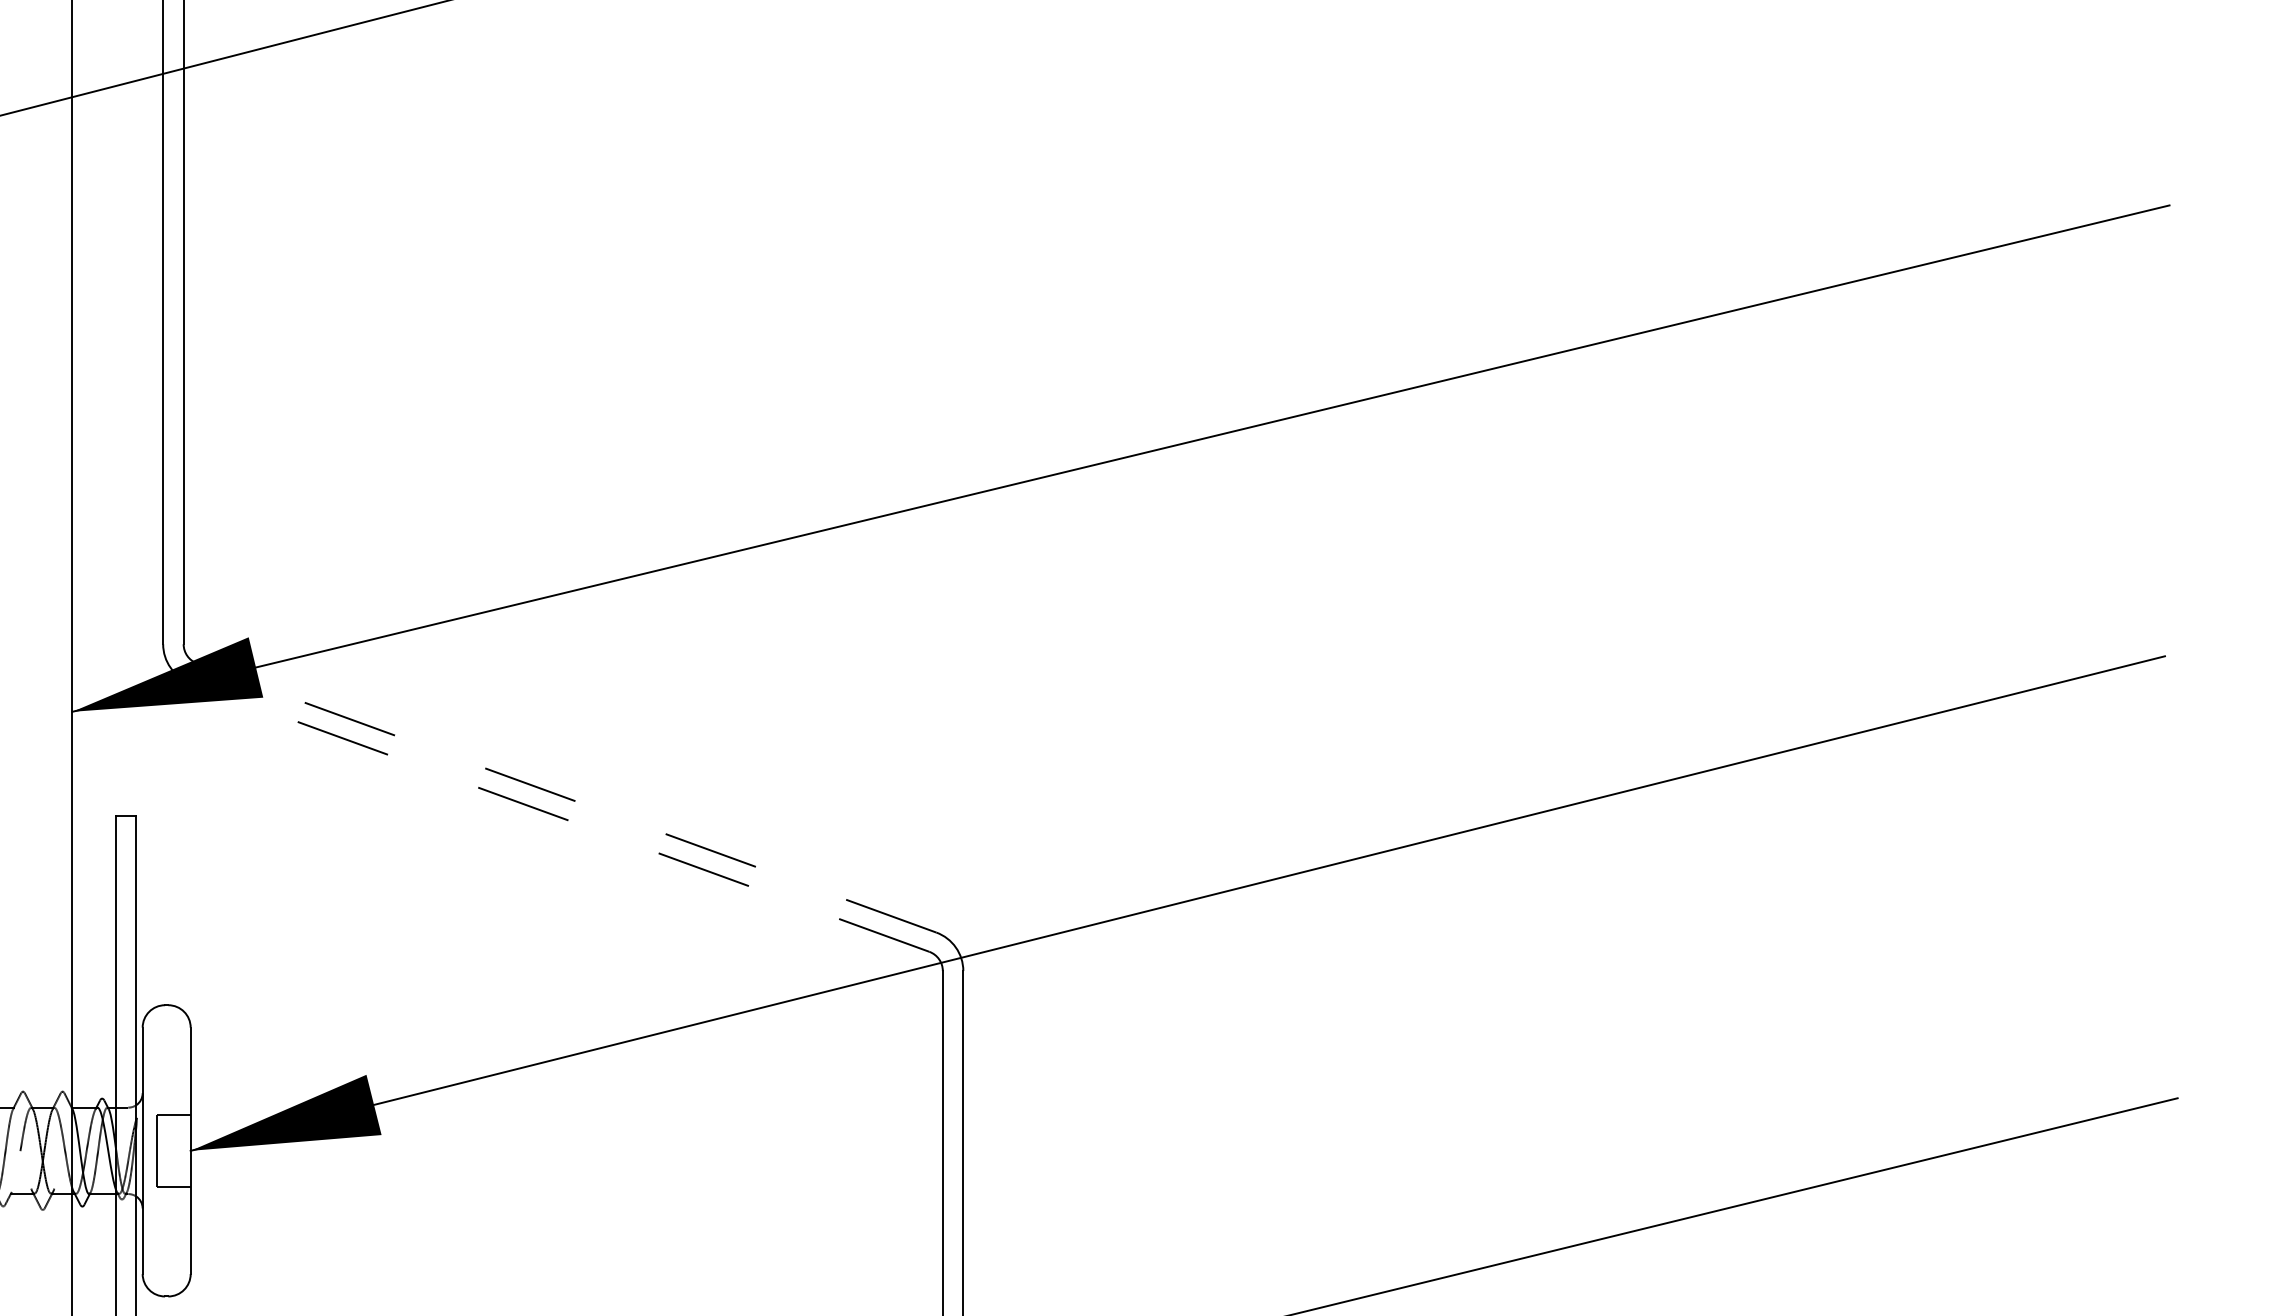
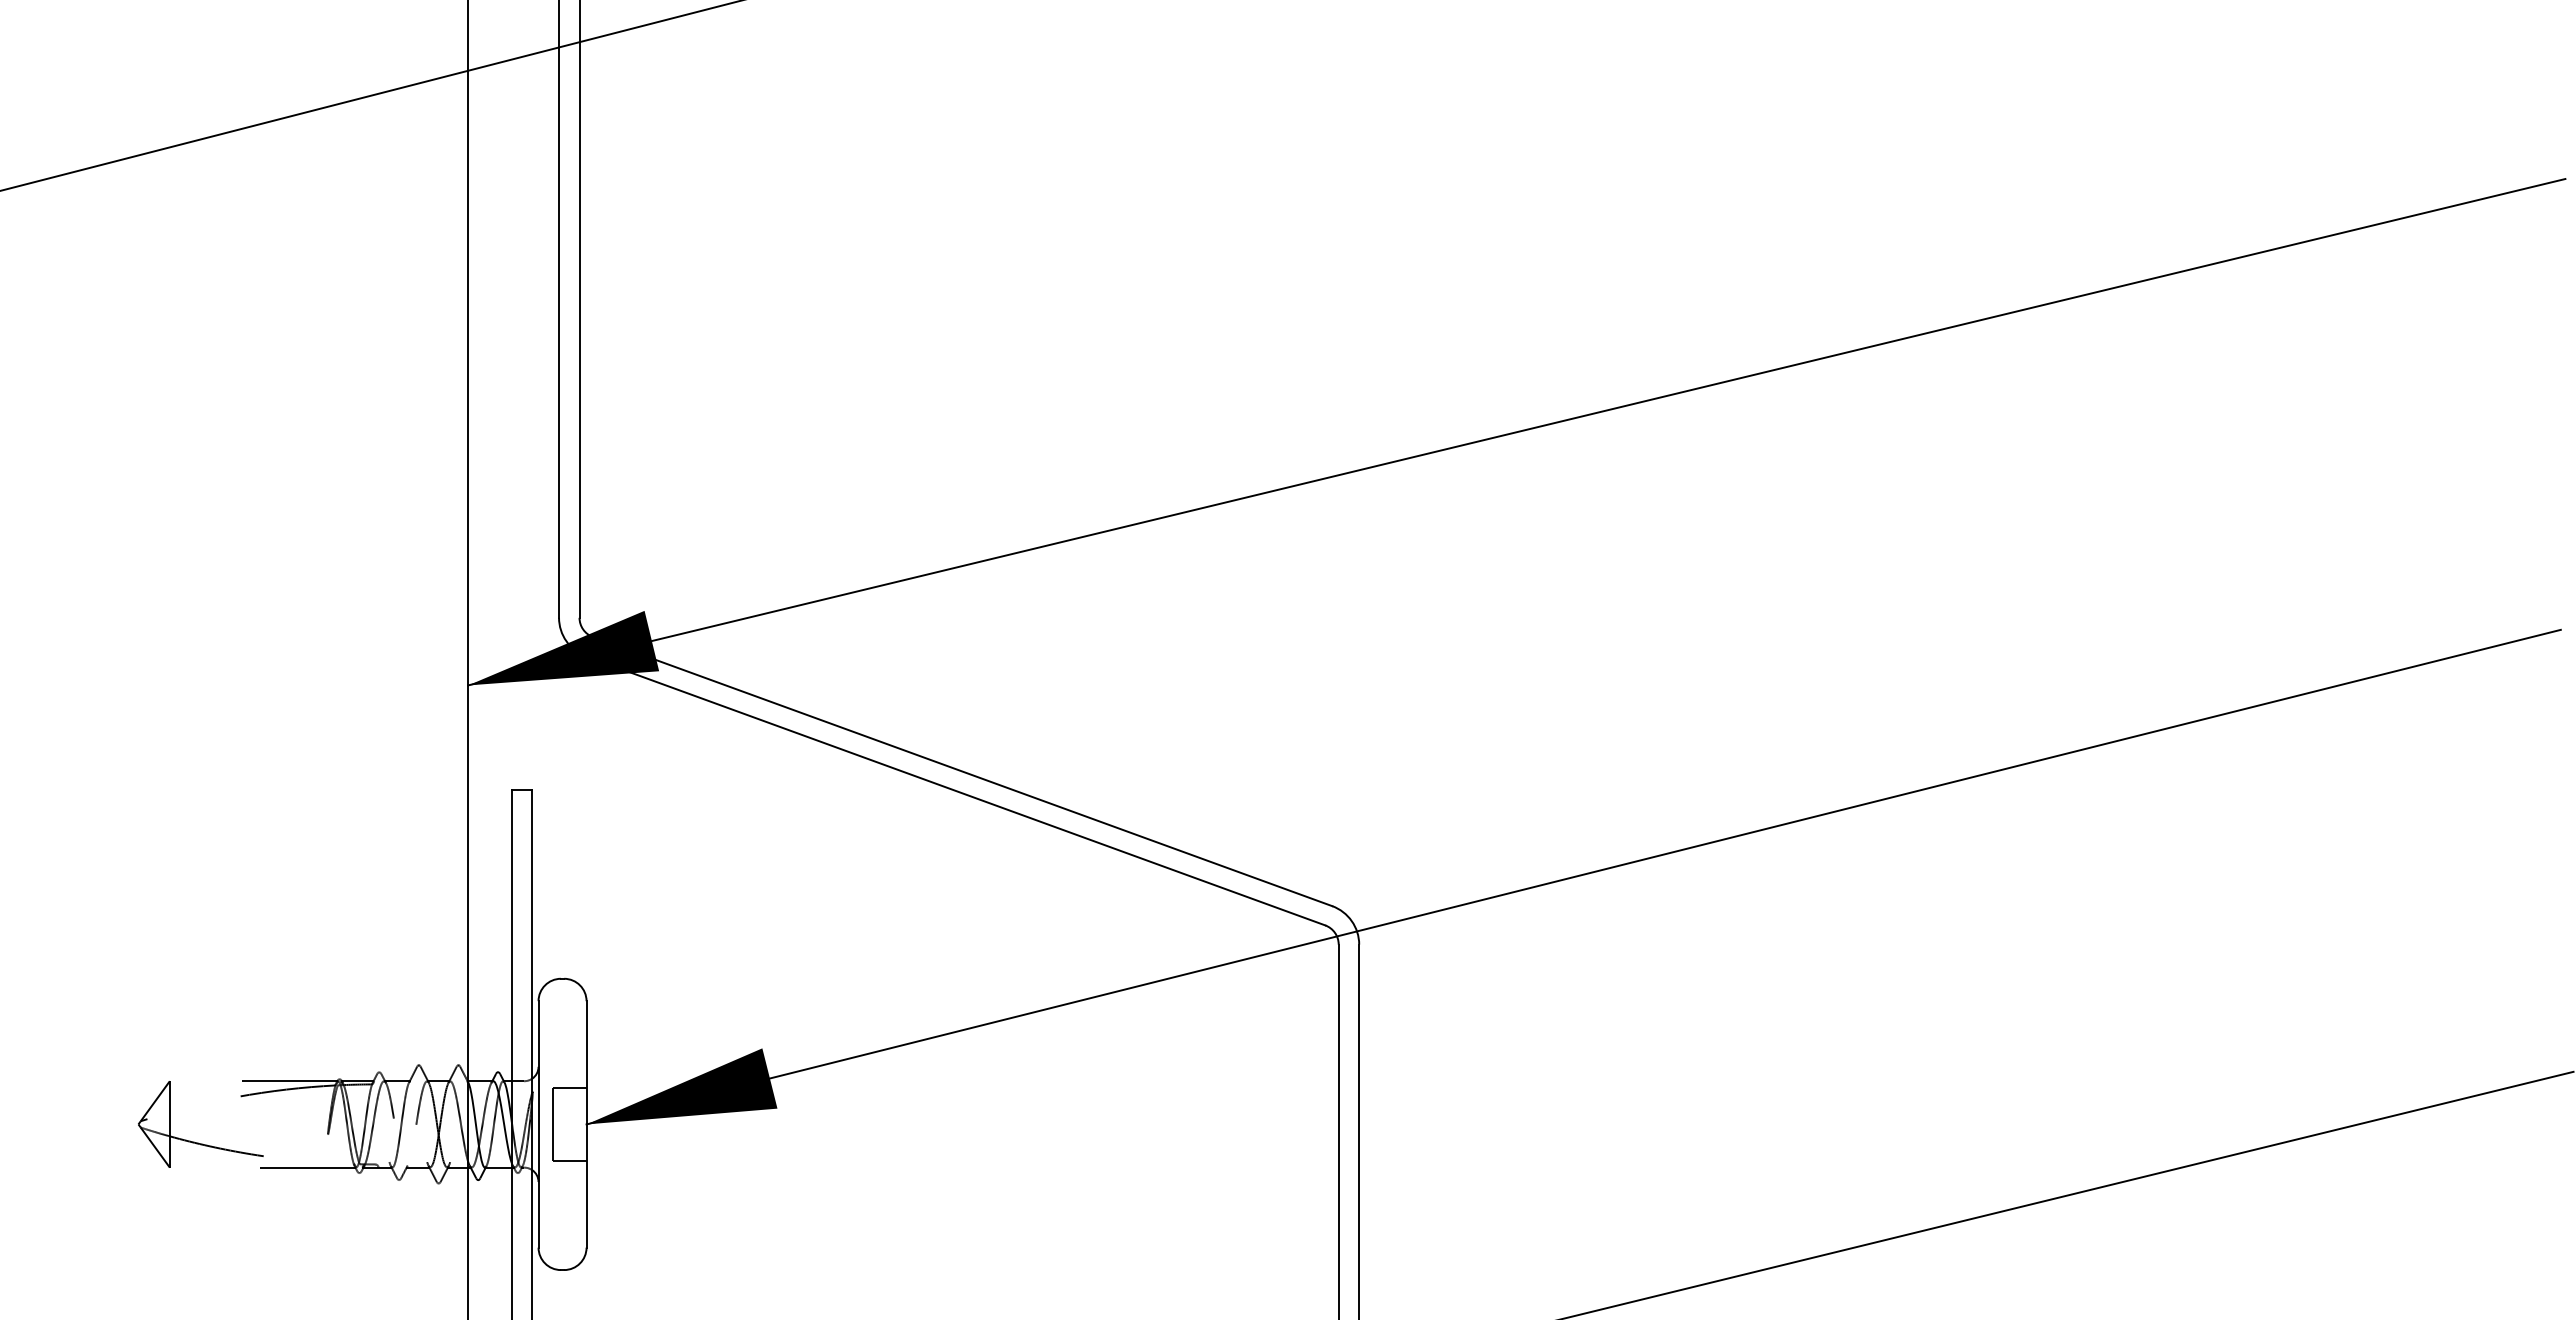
line: (566, 797) -> (962, 771), dashed -> solid
line: (559, 816) -> (955, 790), dashed -> solid

